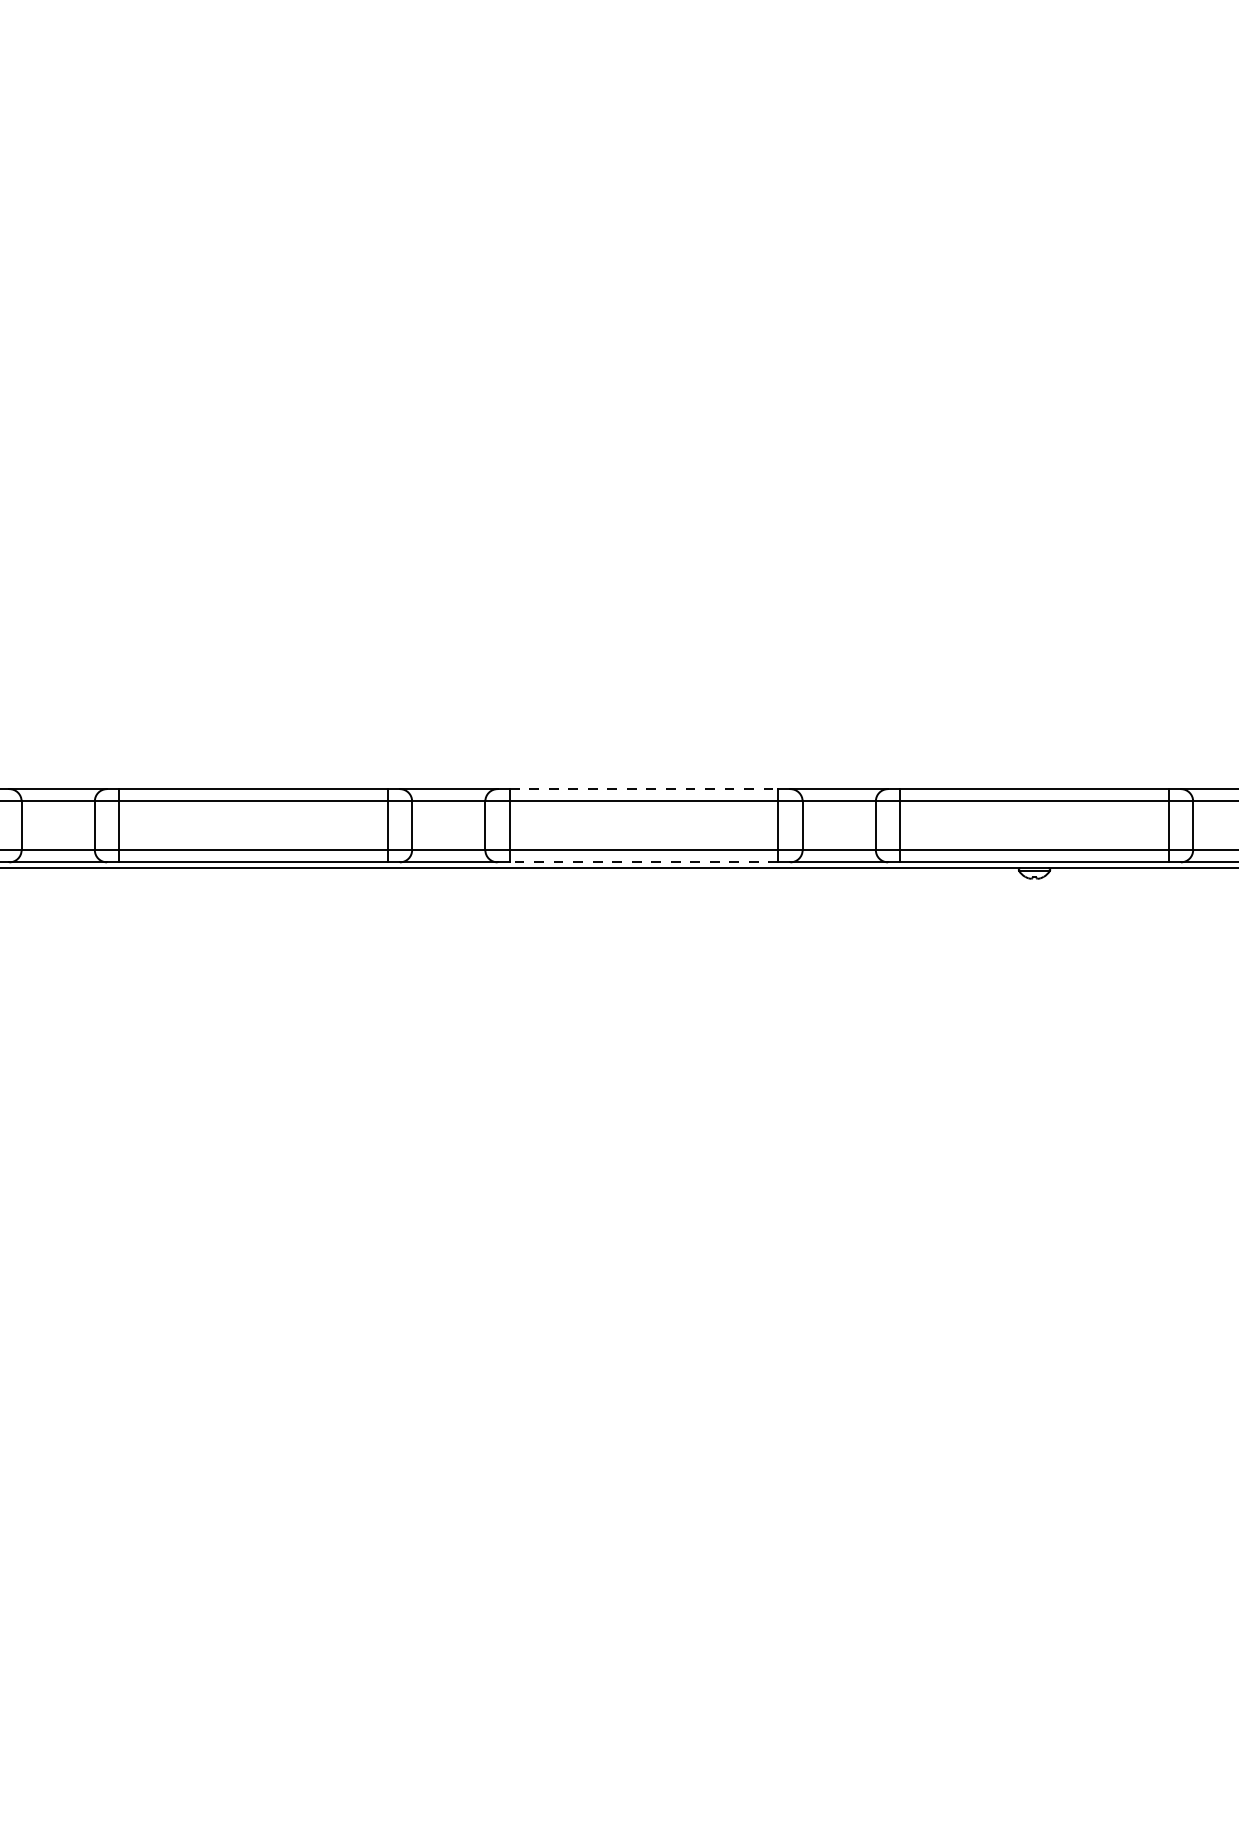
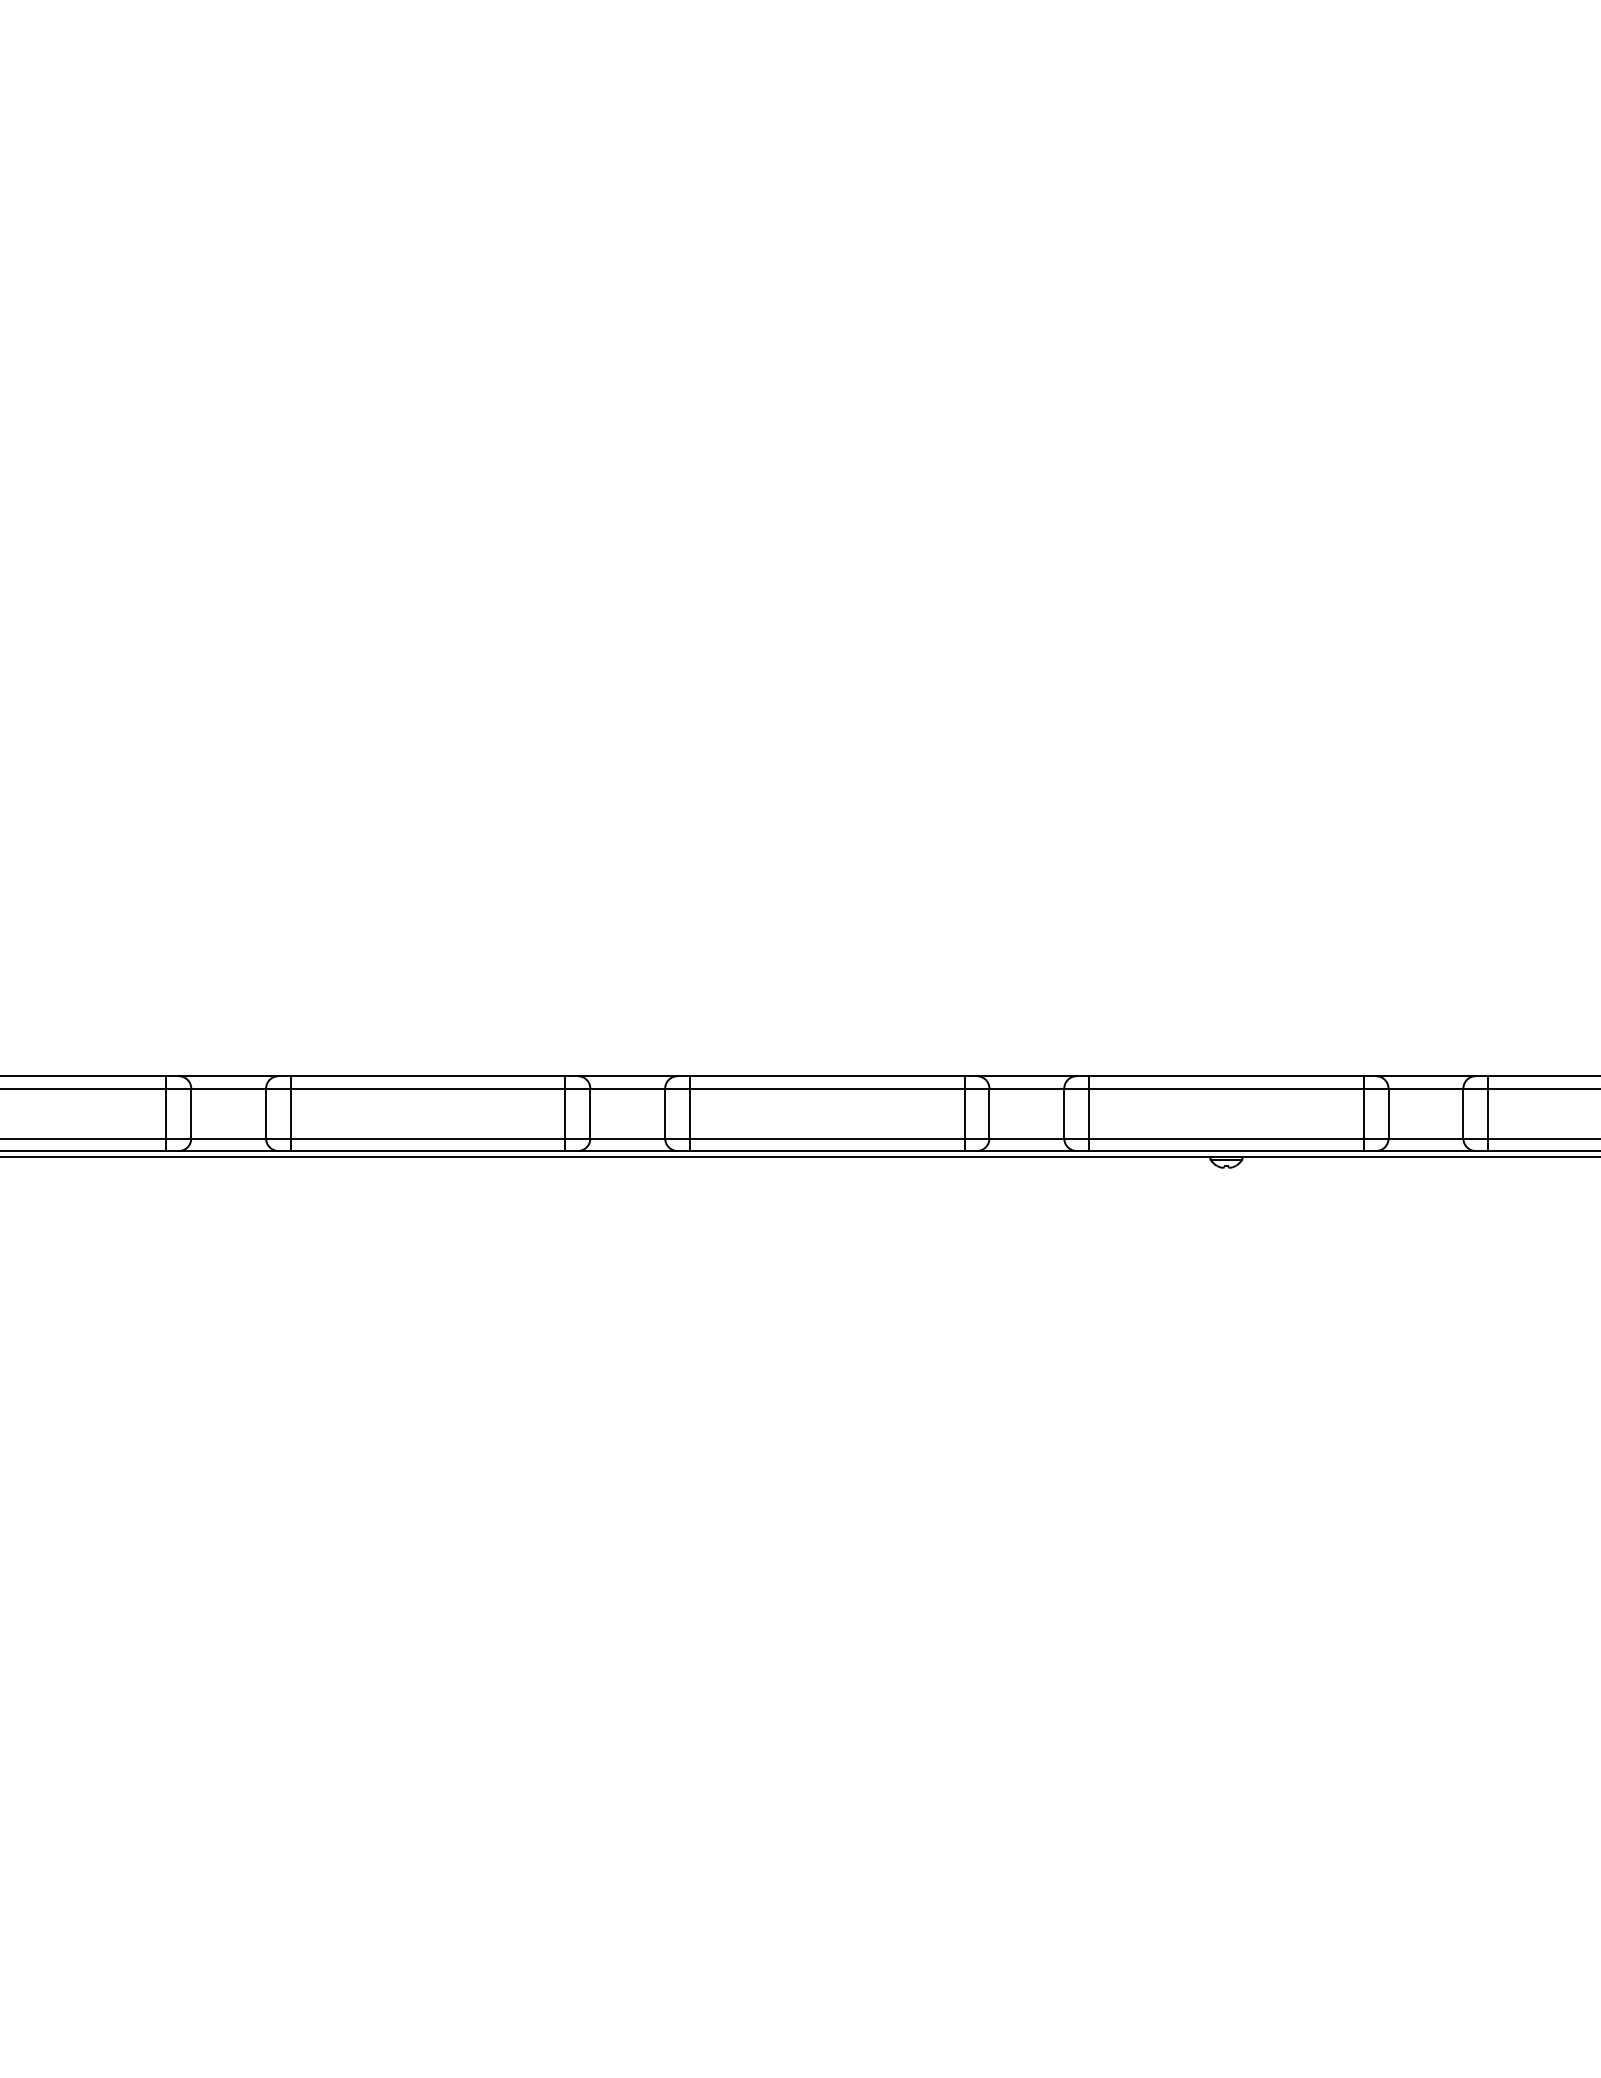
line: (644, 789) -> (827, 1076), dashed -> solid
line: (643, 862) -> (826, 1151), dashed -> solid

